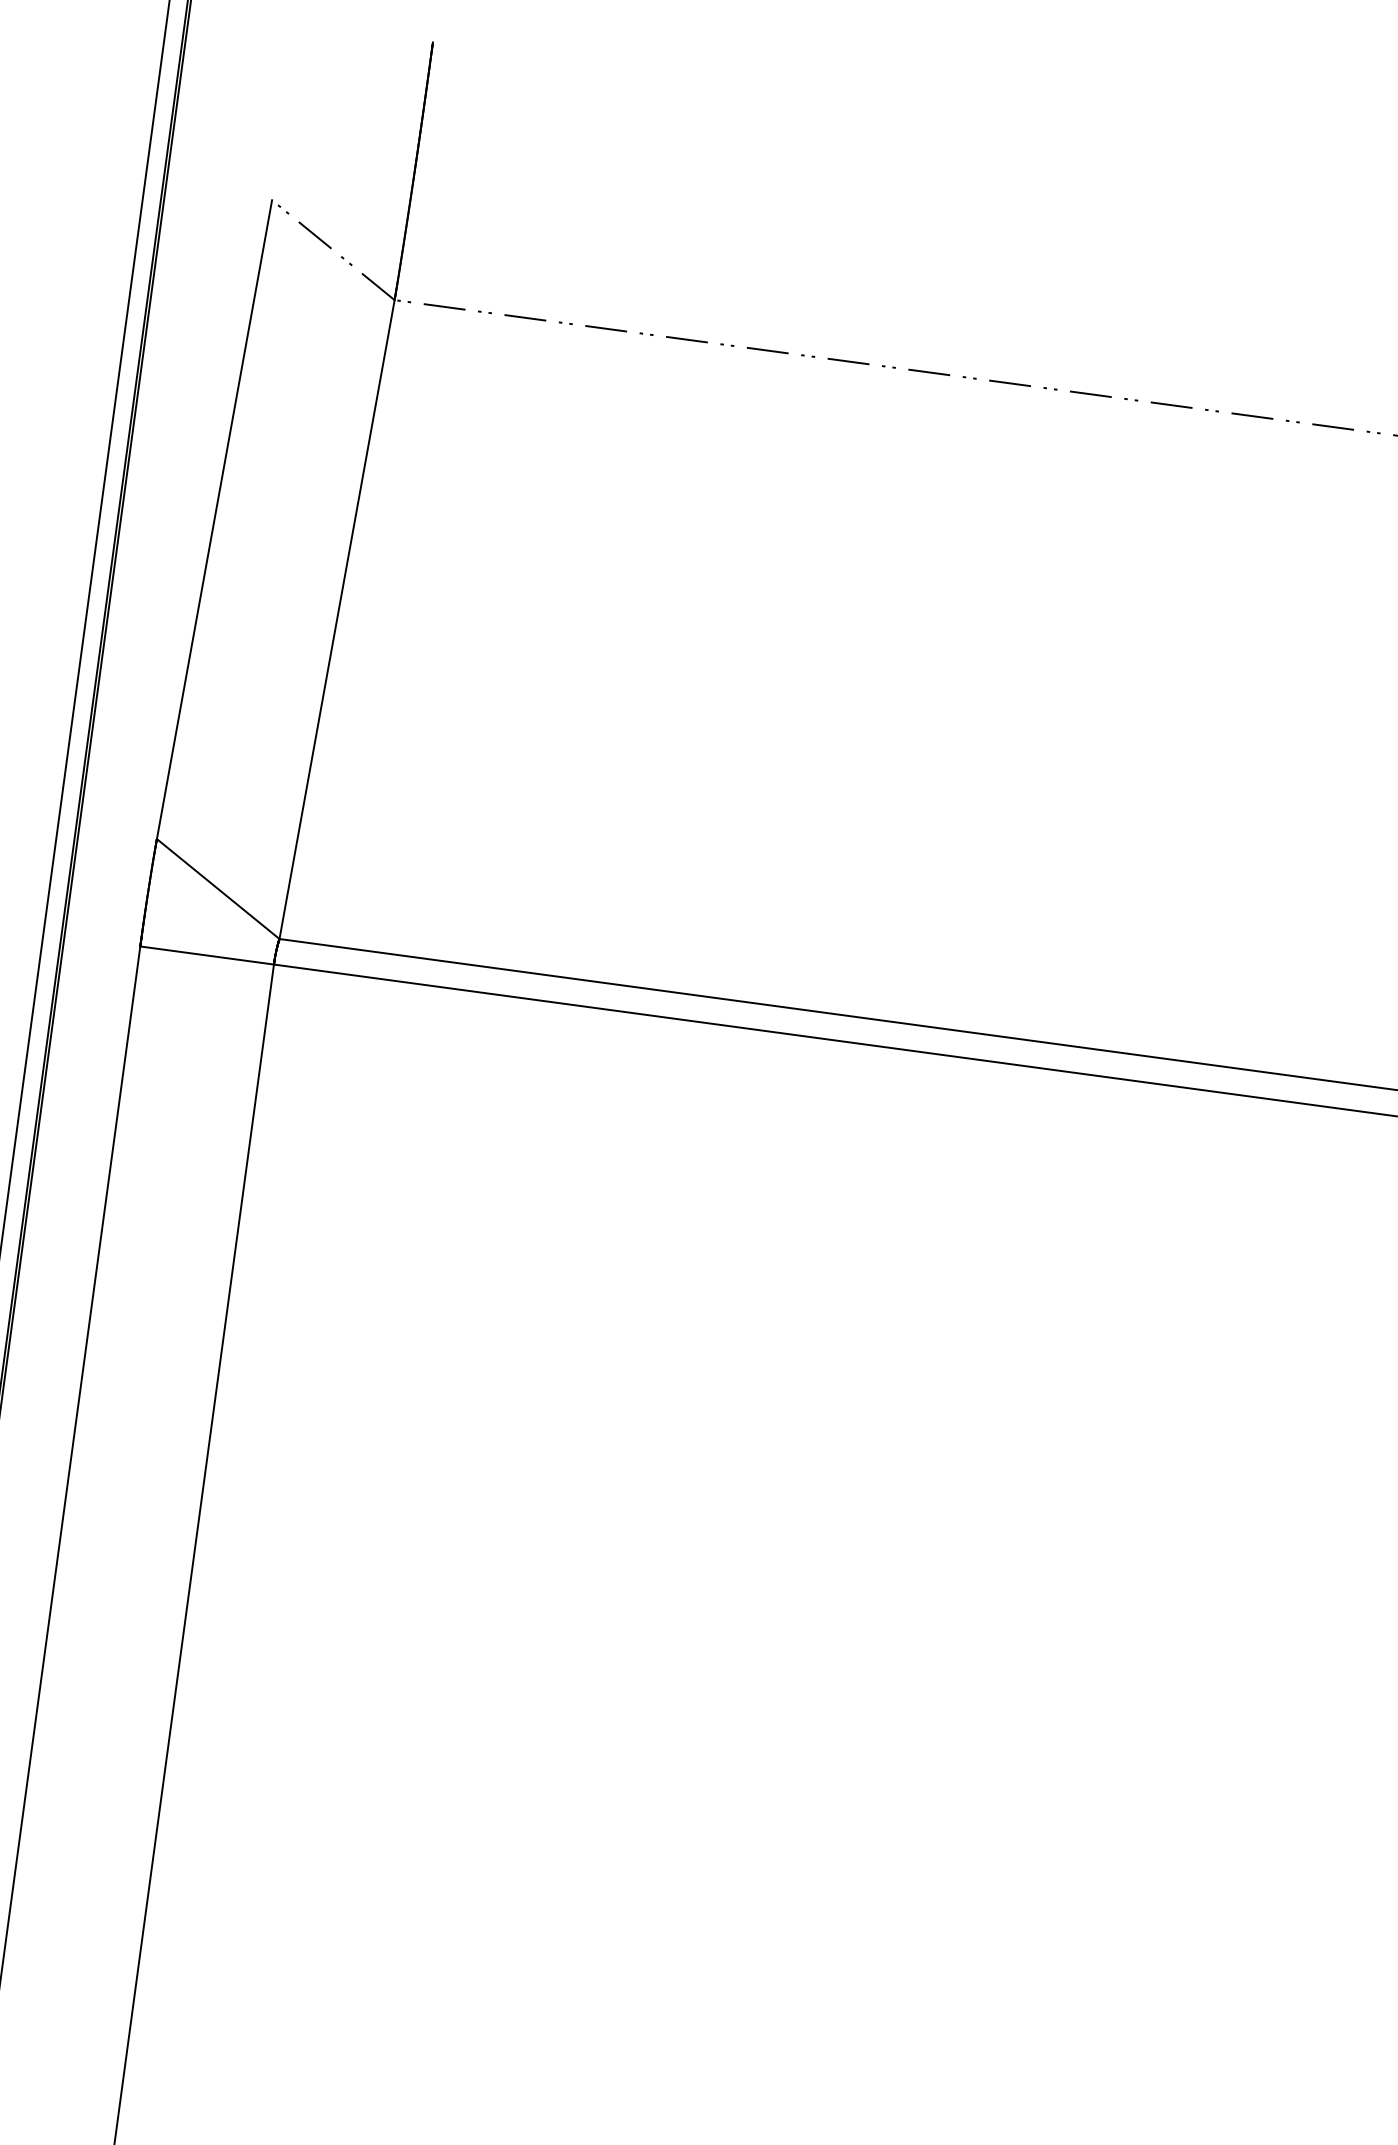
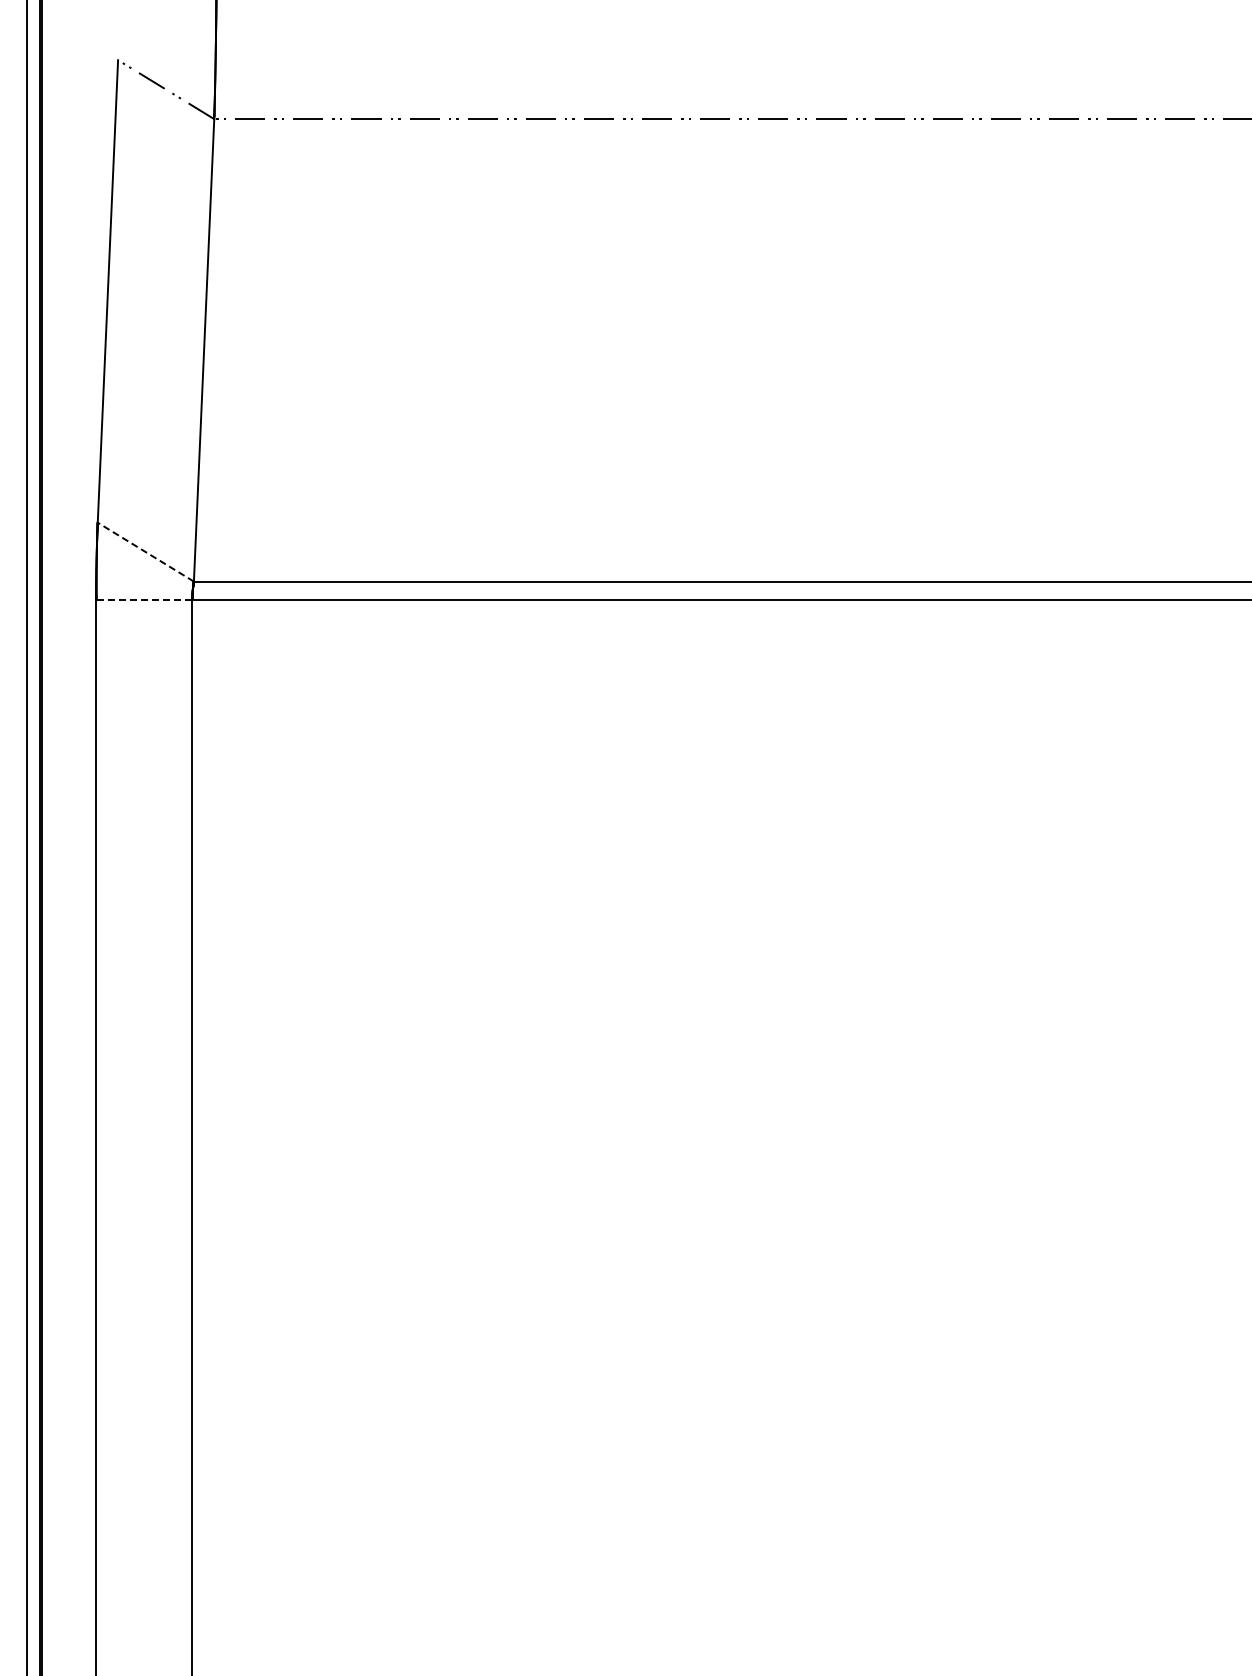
line: (217, 888) -> (145, 551), solid -> dashed
line: (205, 955) -> (143, 600), solid -> dashed

